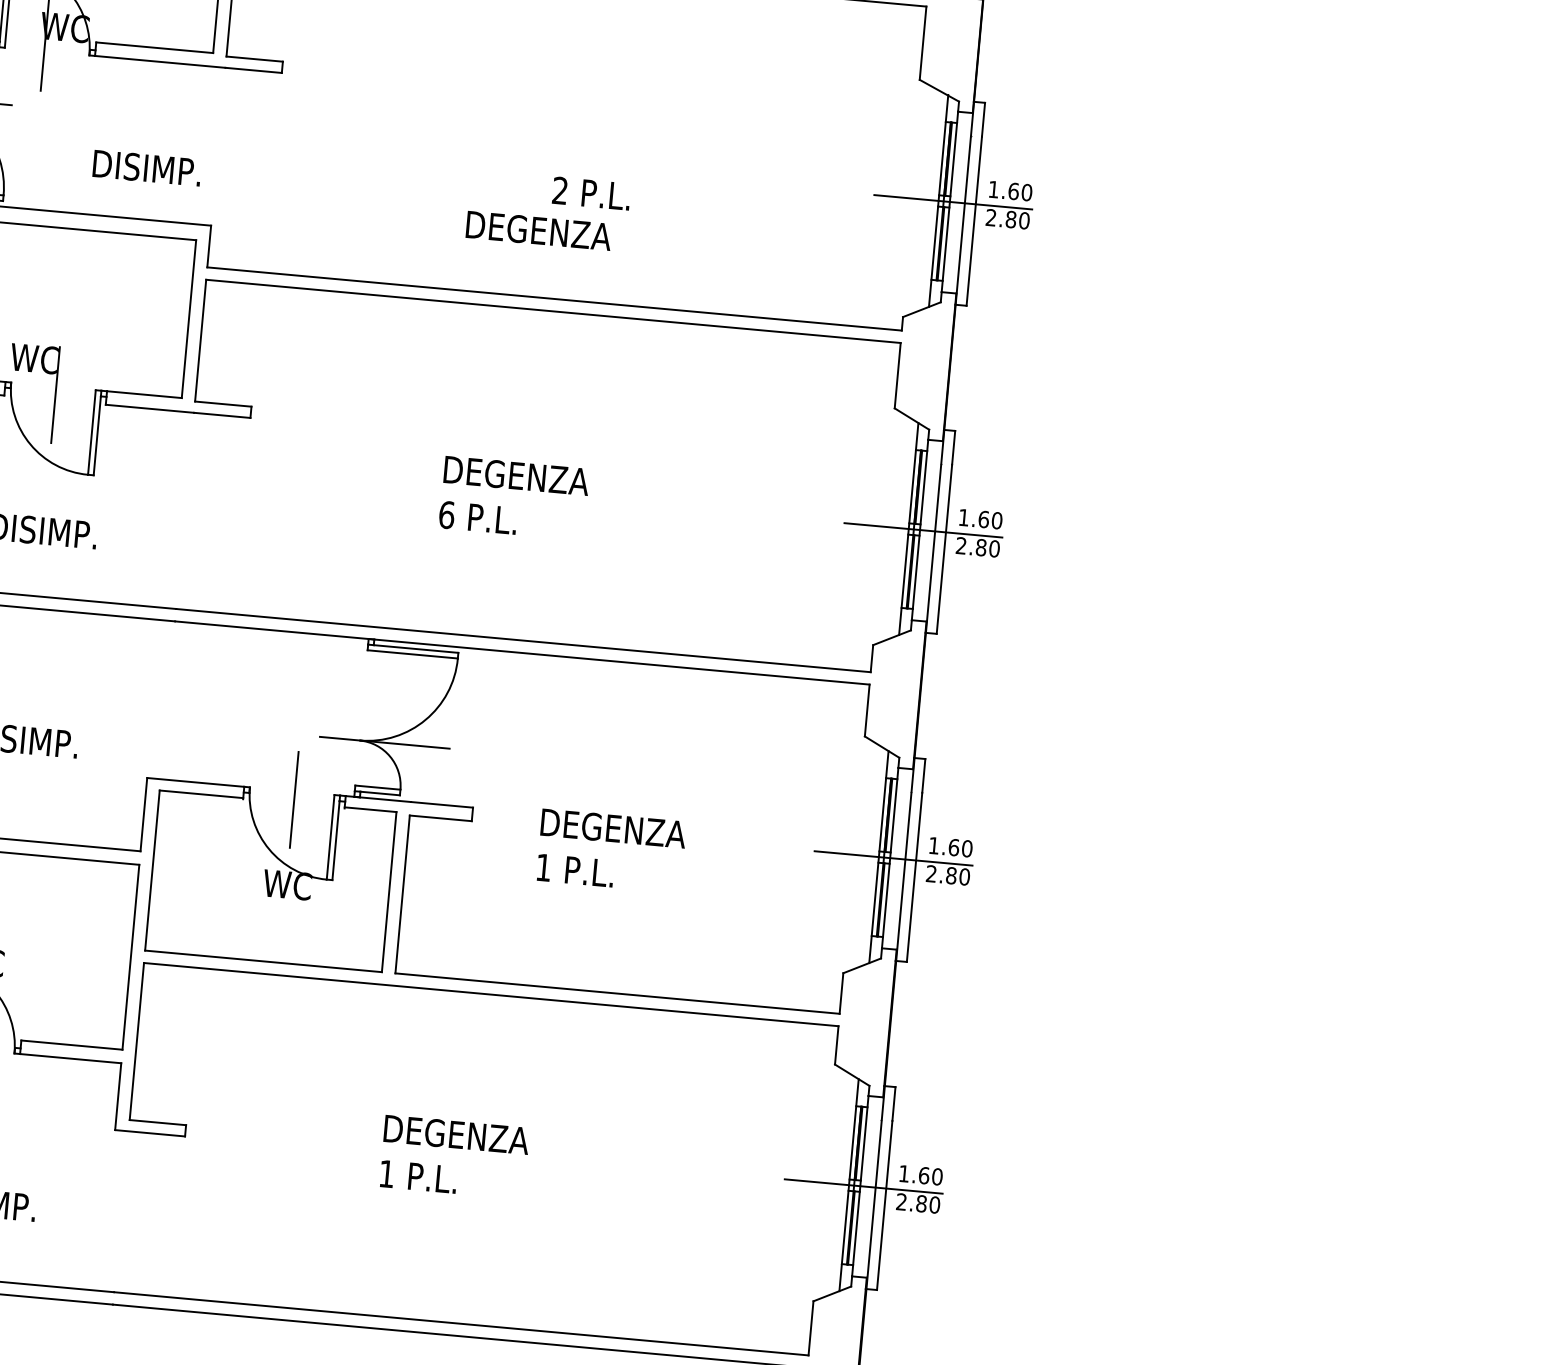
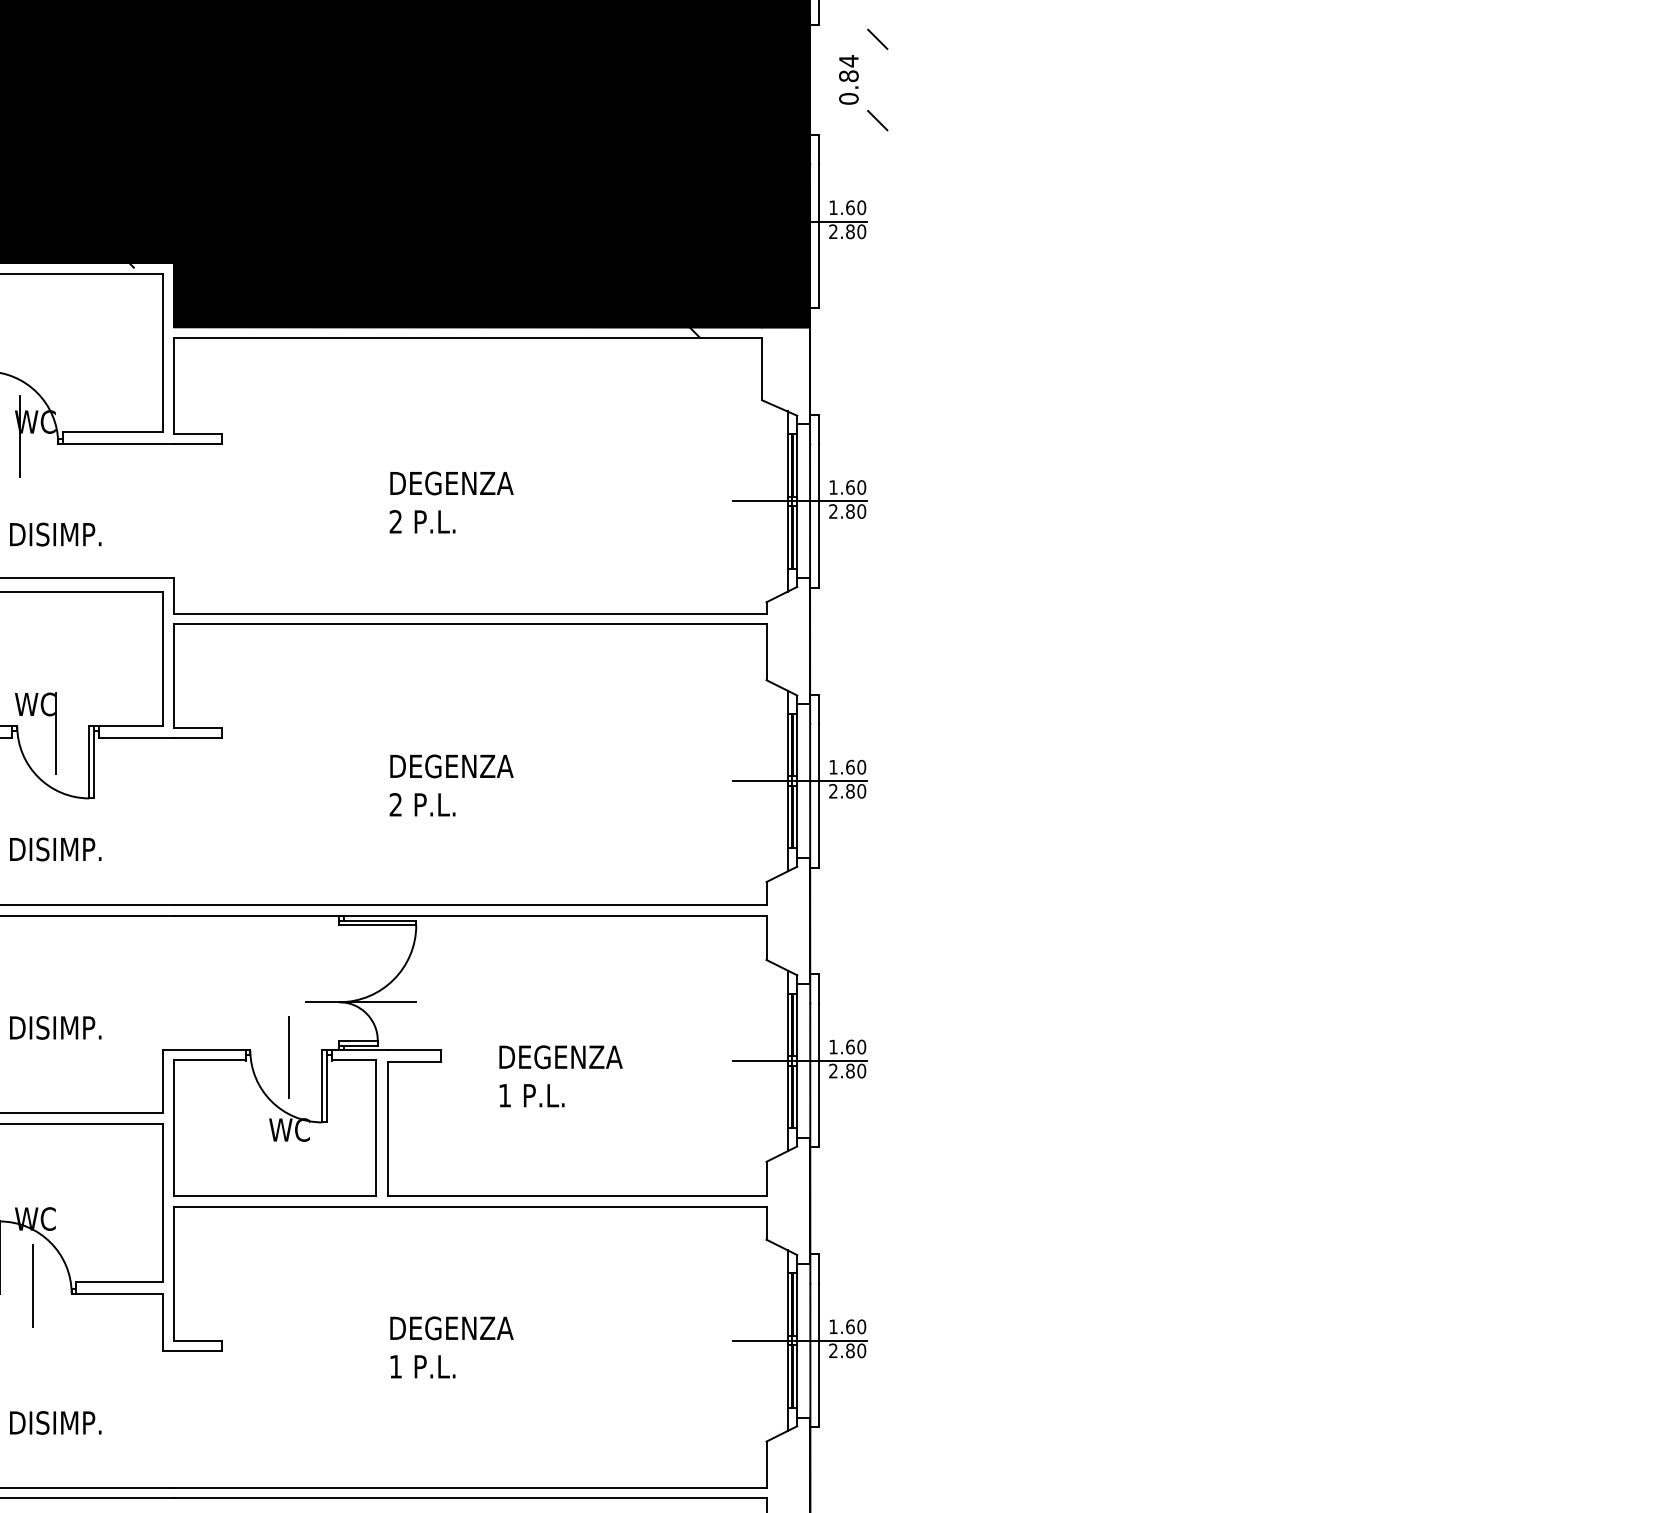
text: (146, 168) -> (55, 534), moved
text: (591, 193) -> (422, 521), moved
text: (538, 230) -> (451, 483), moved
text: (446, 514) -> (395, 804), 6 -> 2

